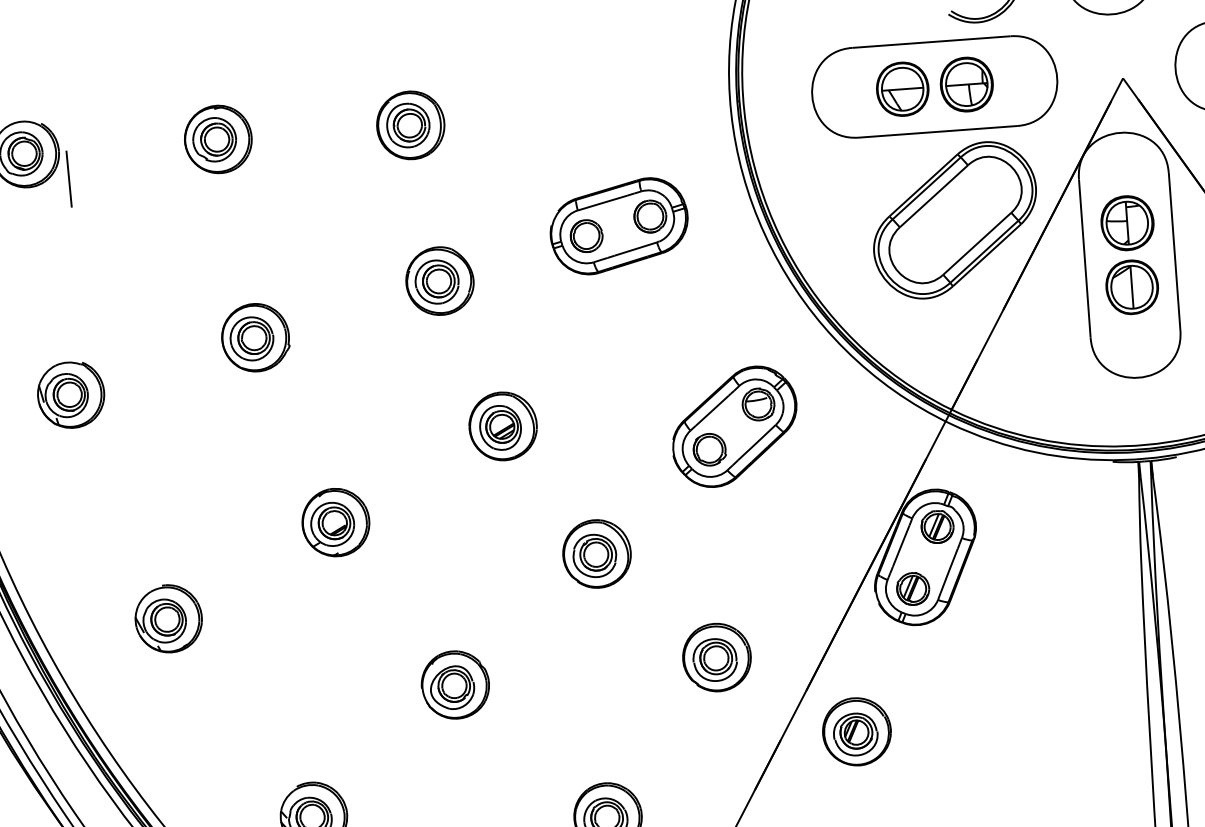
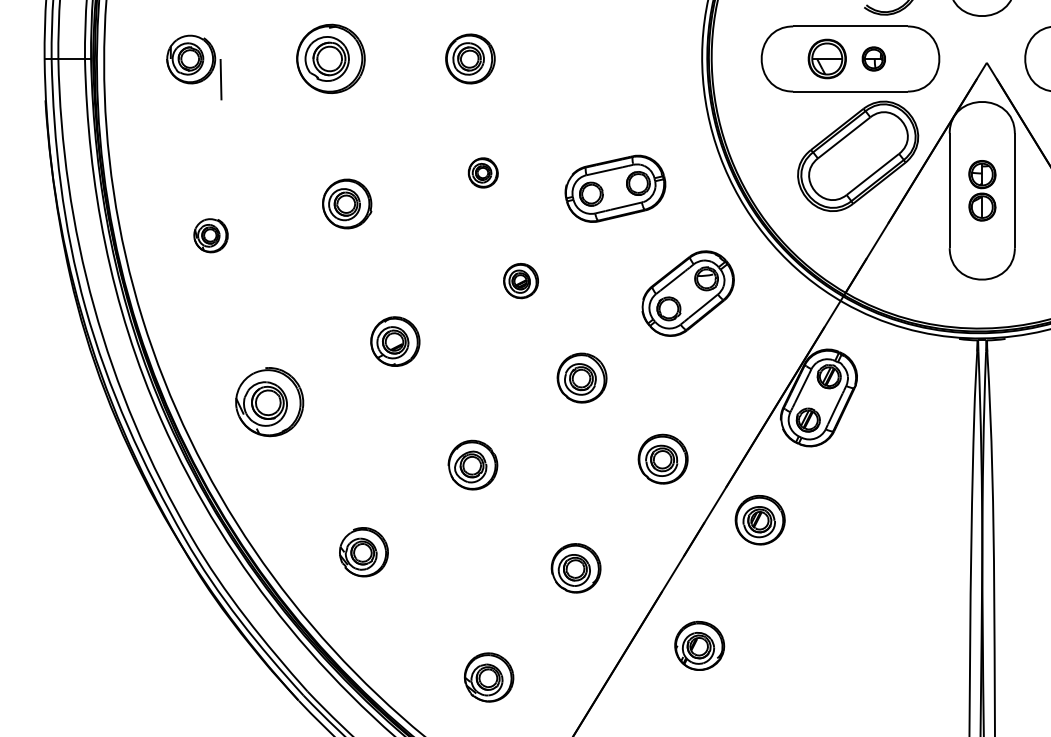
part: (966, 83) -> (873, 58), size x0.6
part: (217, 138) -> (330, 58), size x1.4
part: (619, 225) -> (615, 188), moved
part: (1129, 254) -> (982, 190), size x0.7
part: (440, 280) -> (483, 172), size x0.6
part: (70, 395) -> (210, 235), size x0.7
part: (502, 425) -> (520, 280), size x0.7
part: (168, 619) -> (269, 402), size x1.4

